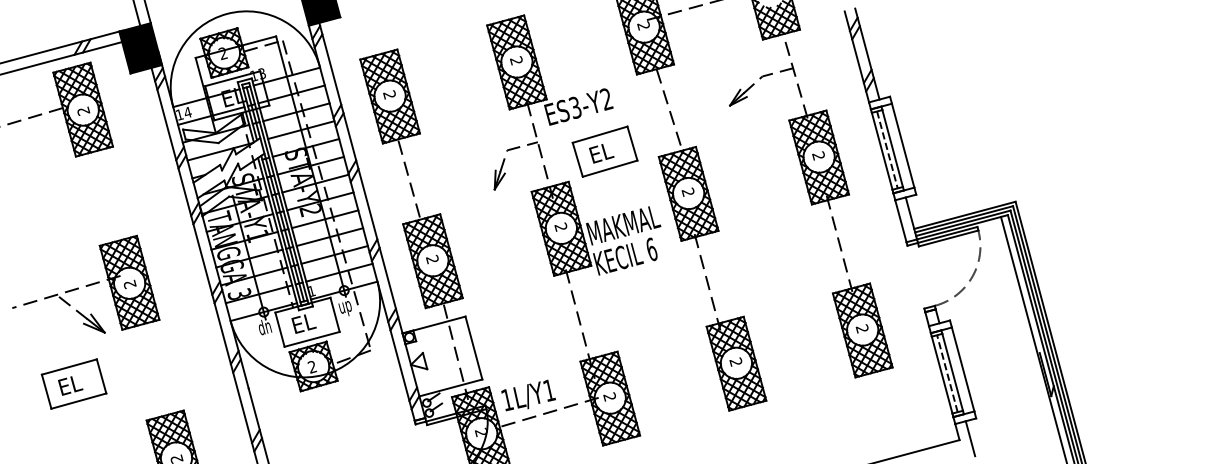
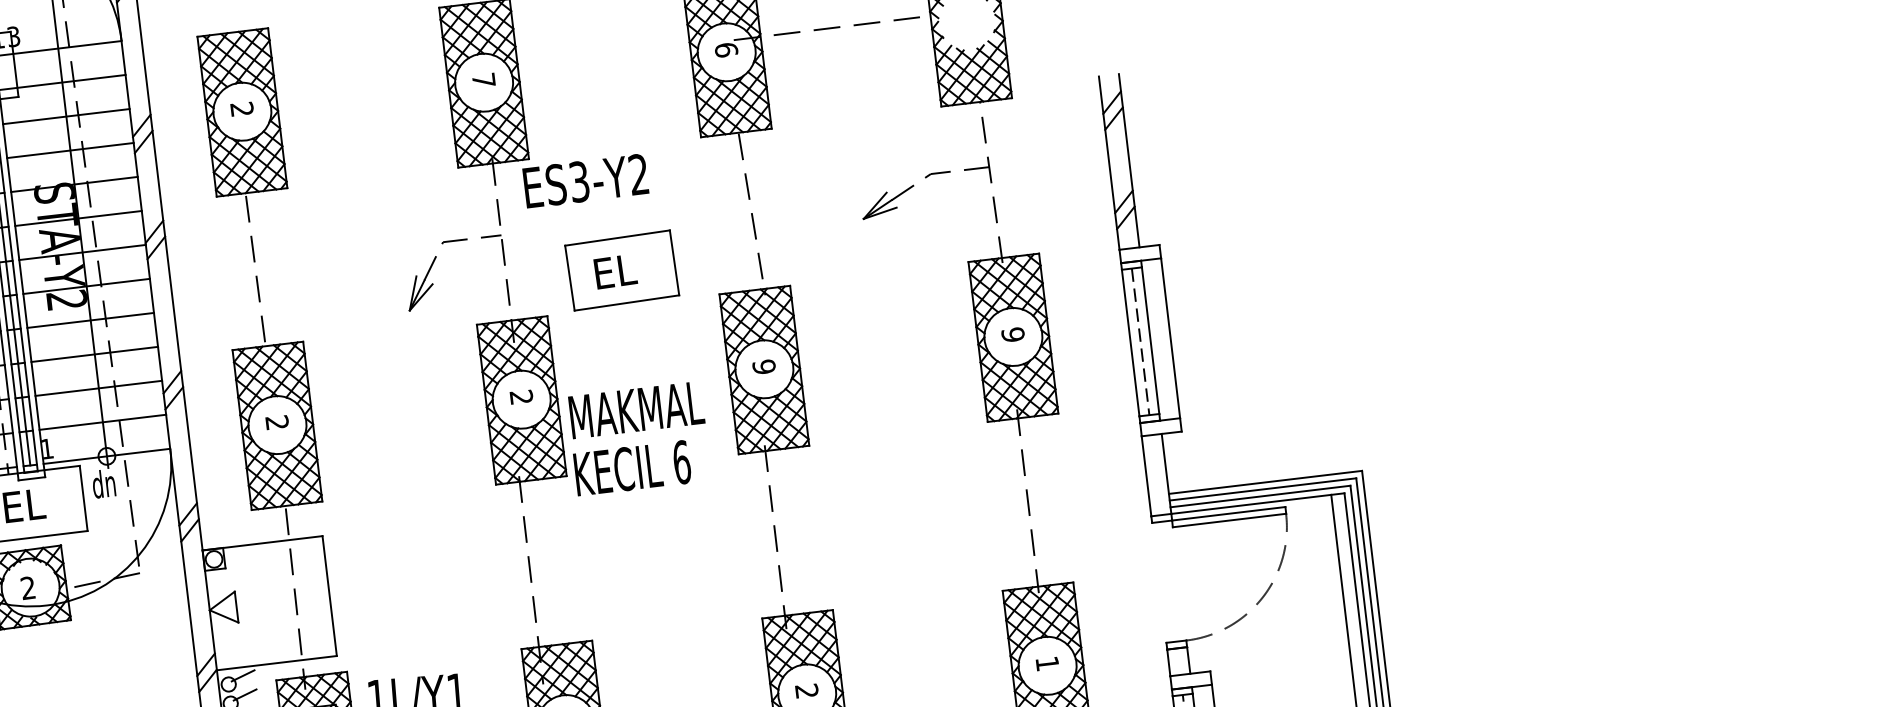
text: (643, 25) -> (726, 49), 2 -> 6
text: (516, 60) -> (483, 79), 2 -> 7
text: (818, 155) -> (1012, 333), 2 -> 9
text: (687, 191) -> (762, 365), 2 -> 9
text: (345, 307) -> (104, 487), up -> dn
text: (861, 328) -> (1045, 662), 2 -> 1

